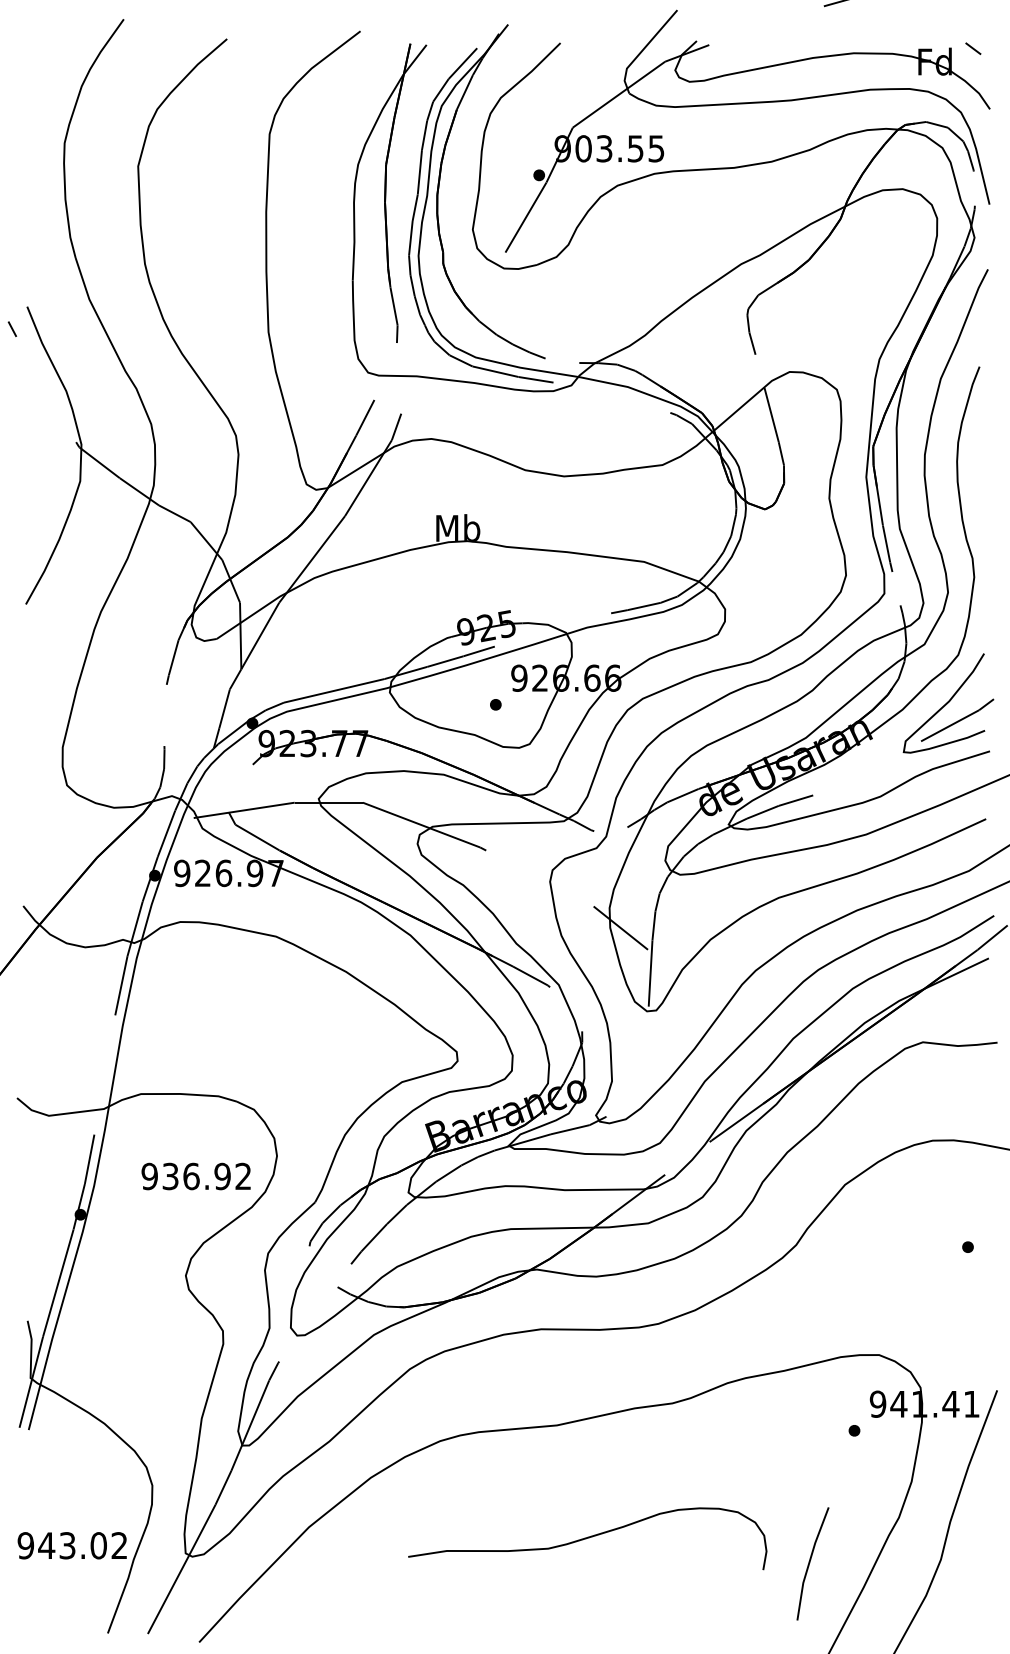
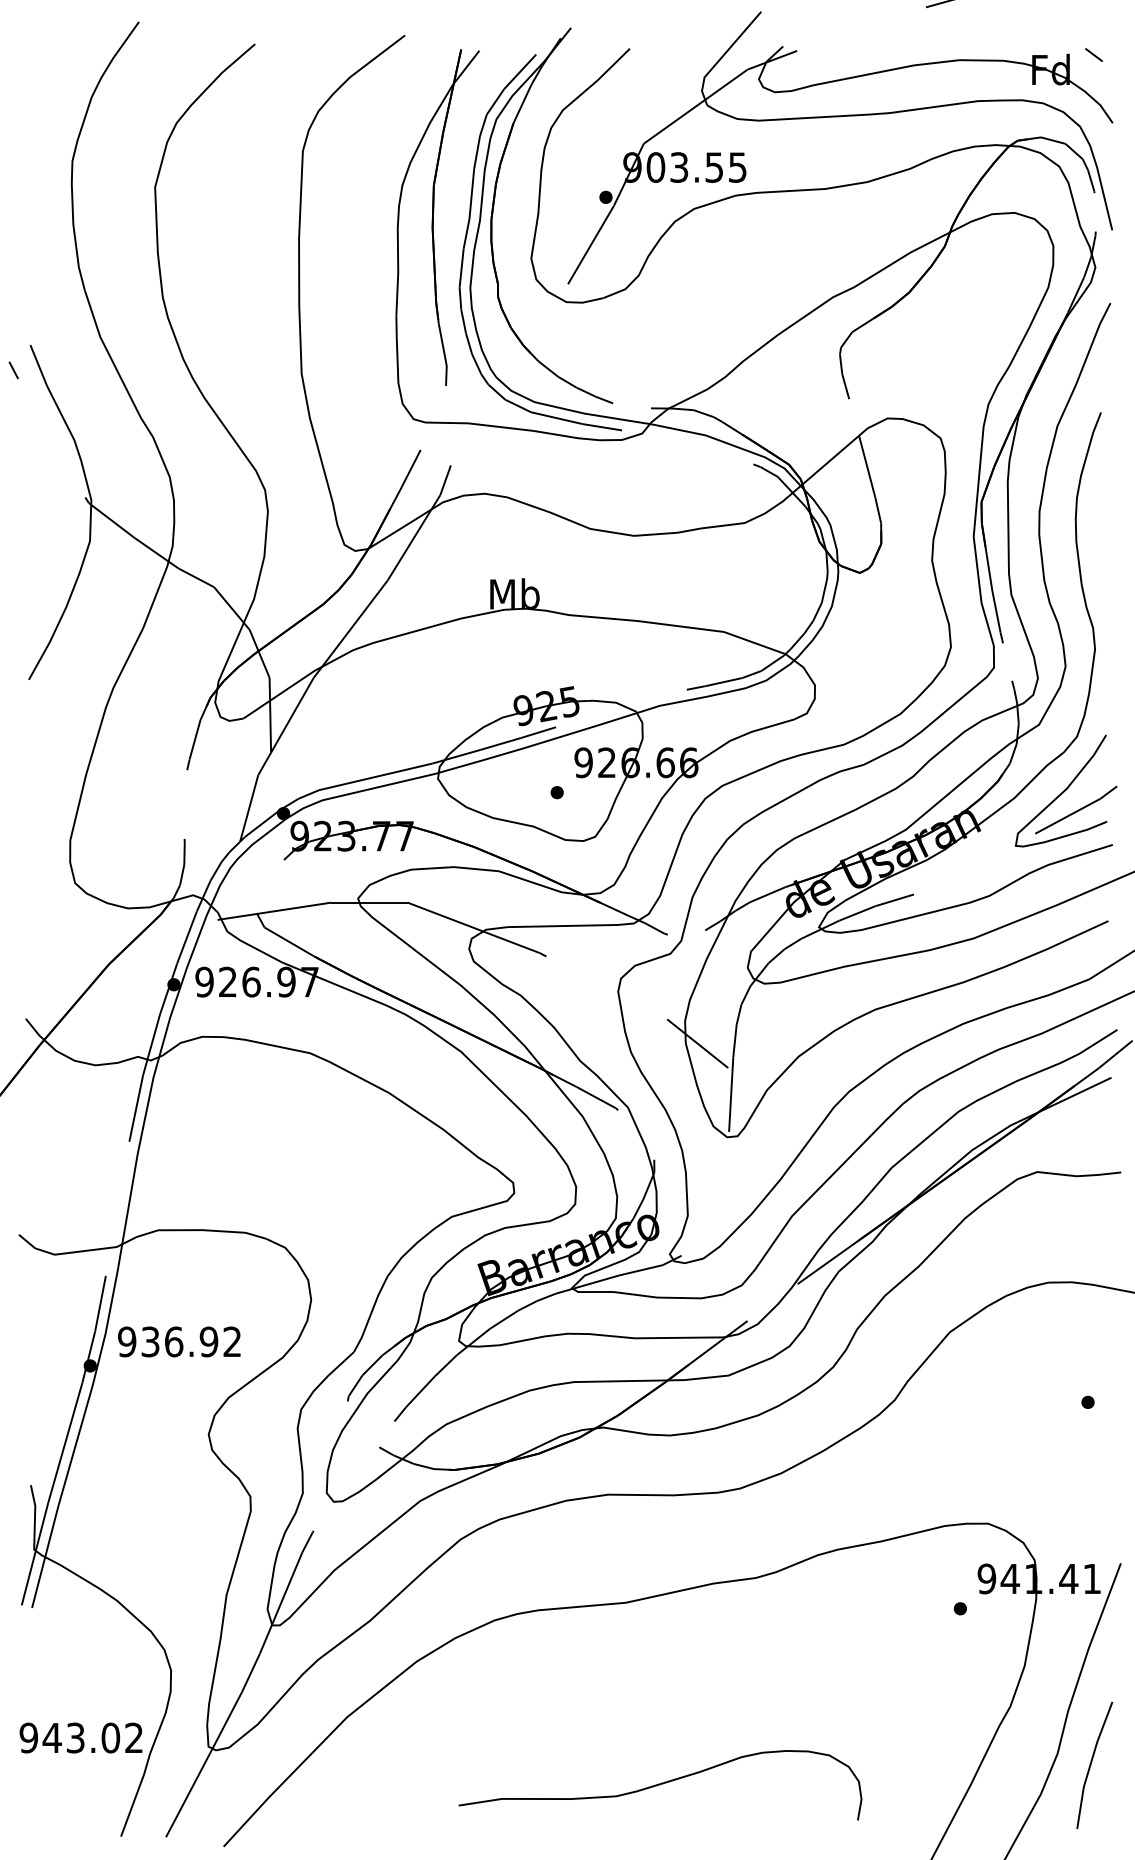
text: (196, 1176) -> (179, 1341), moved
curve: (587, 1539) -> (660, 1785), moved
line: (810, 1563) -> (1091, 1765), moved

